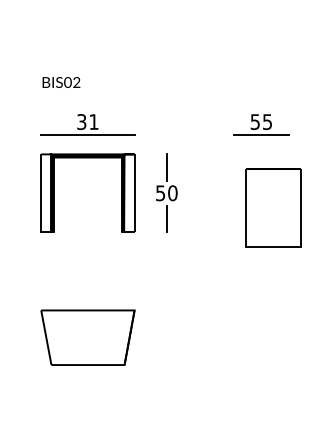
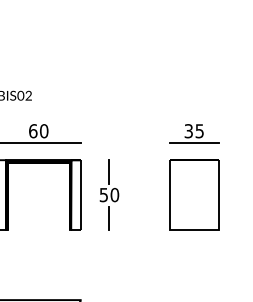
text: (255, 121) -> (188, 130), 55 -> 35
text: (87, 122) -> (38, 131), 31 -> 60
part: (273, 207) -> (194, 194), moved

